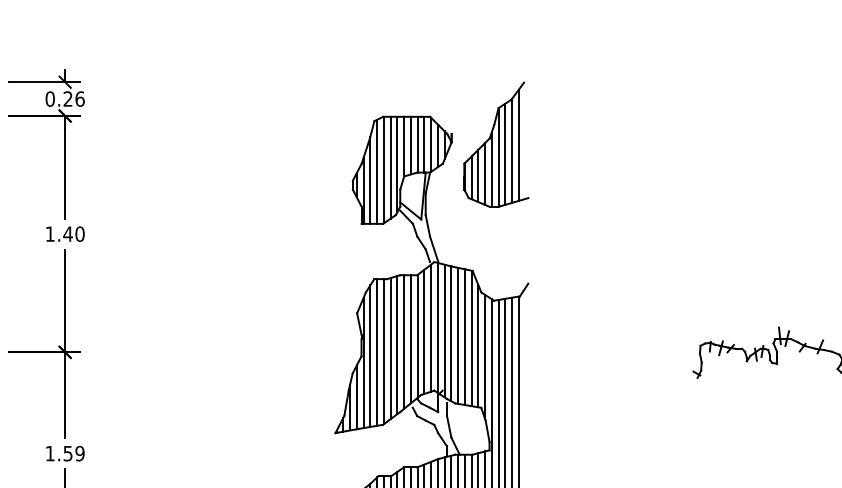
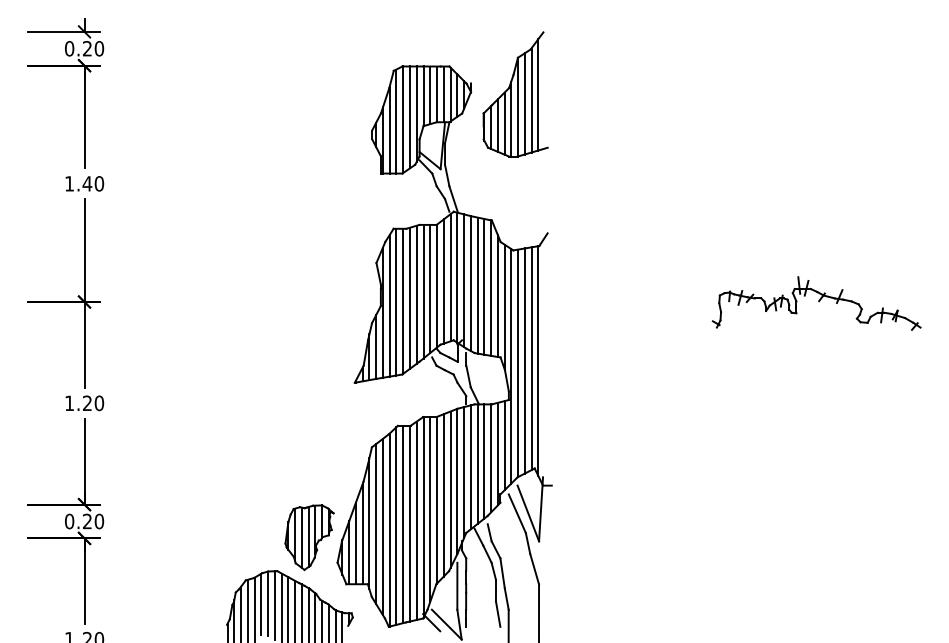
text: (80, 98) -> (99, 48), 0.26 -> 0.20
text: (74, 453) -> (93, 403), 1.59 -> 1.20

